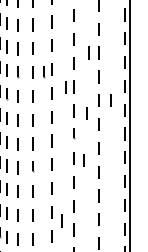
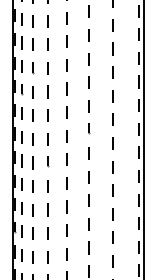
line: (88, 52) -> (102, 48), removed
line: (44, 72) -> (59, 68), removed
line: (64, 86) -> (79, 82), removed
line: (110, 100) -> (124, 96), removed
line: (86, 114) -> (100, 109), removed
line: (83, 160) -> (97, 155), removed
line: (61, 220) -> (76, 215), removed

